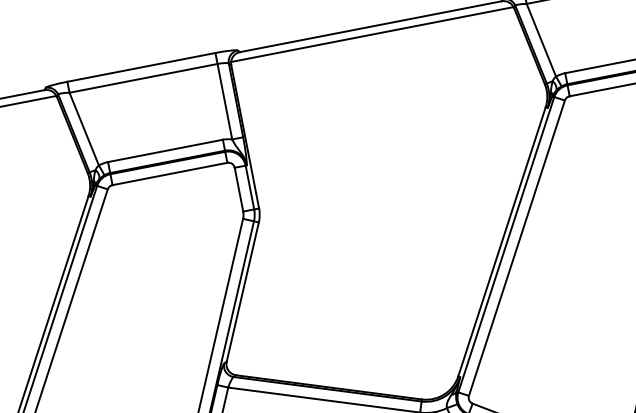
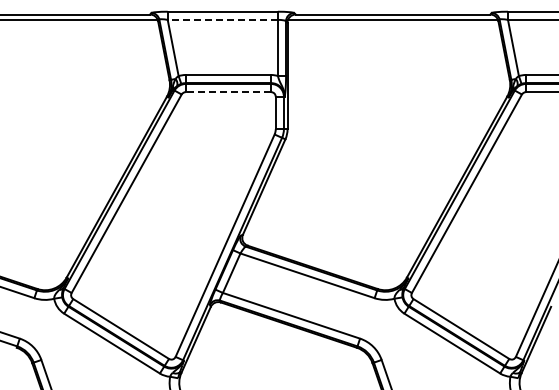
line: (143, 77) -> (222, 19), solid -> dashed
line: (170, 174) -> (228, 92), solid -> dashed

